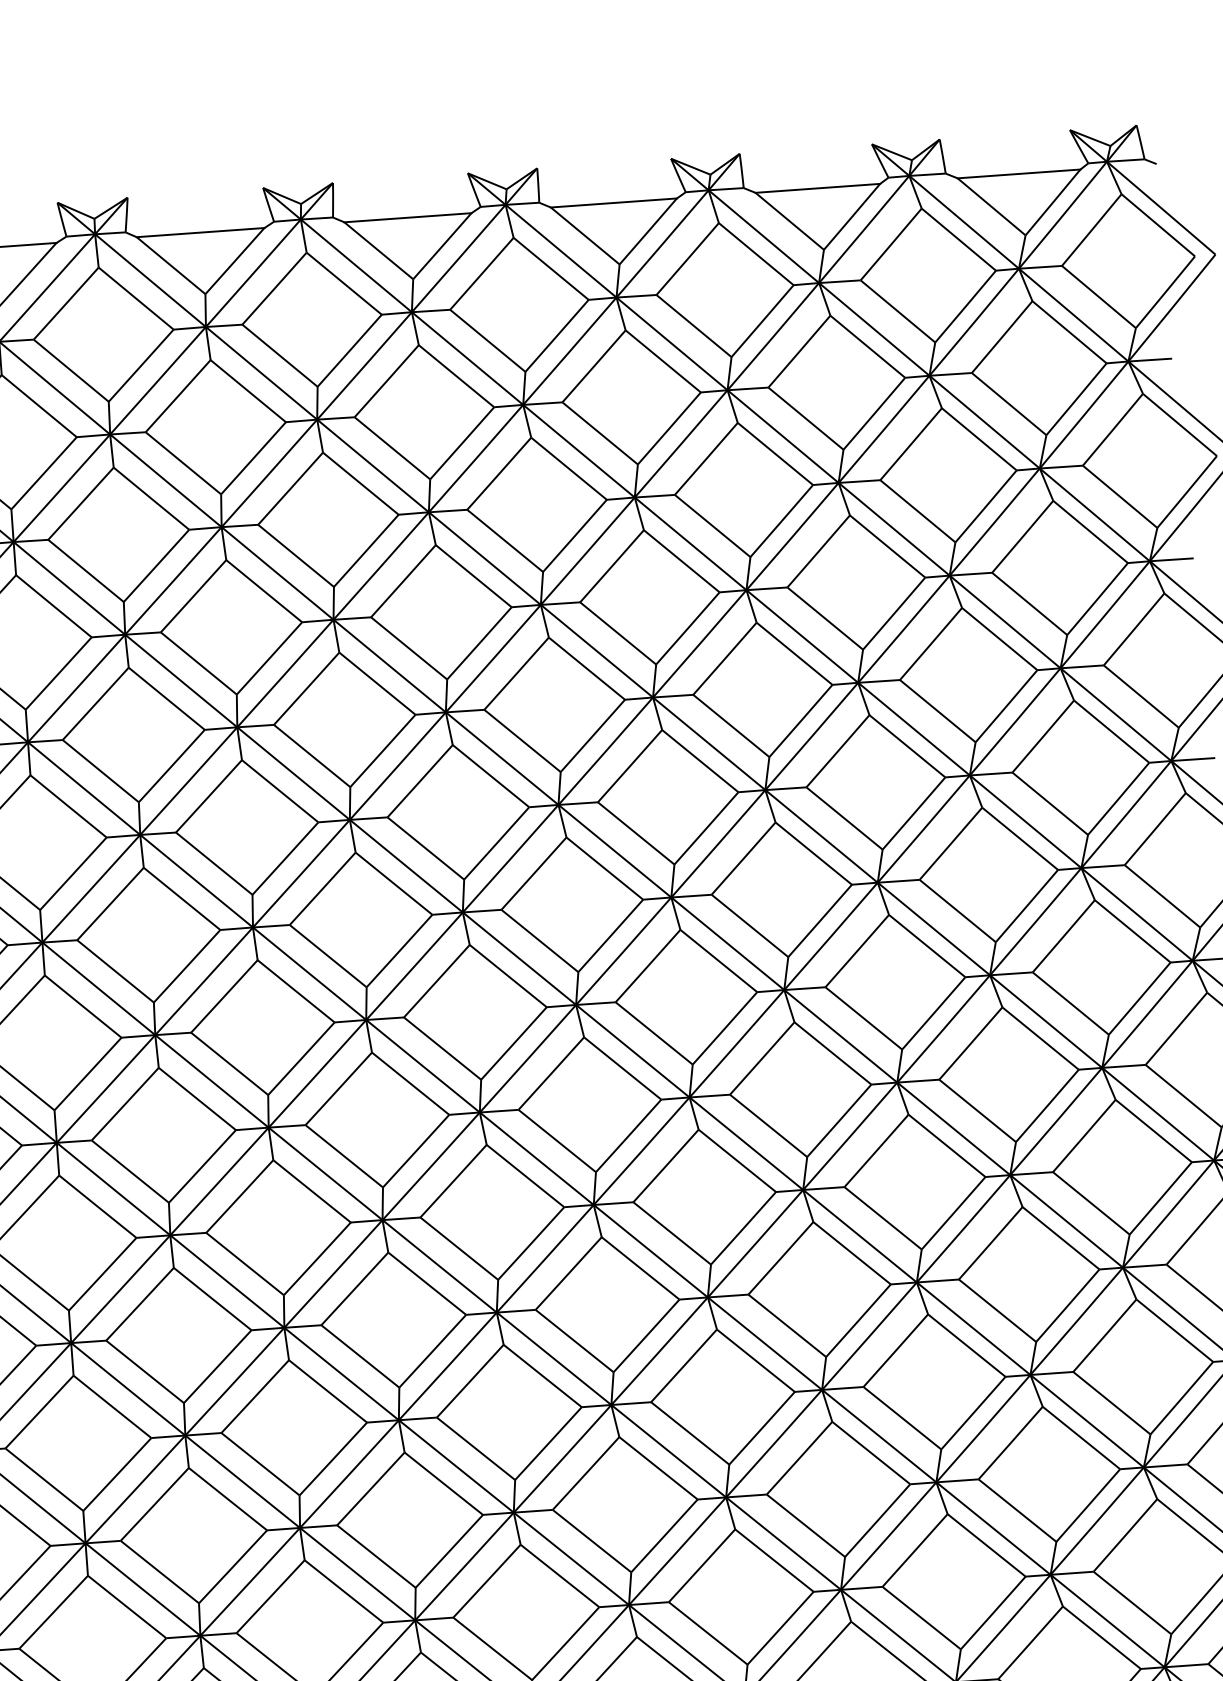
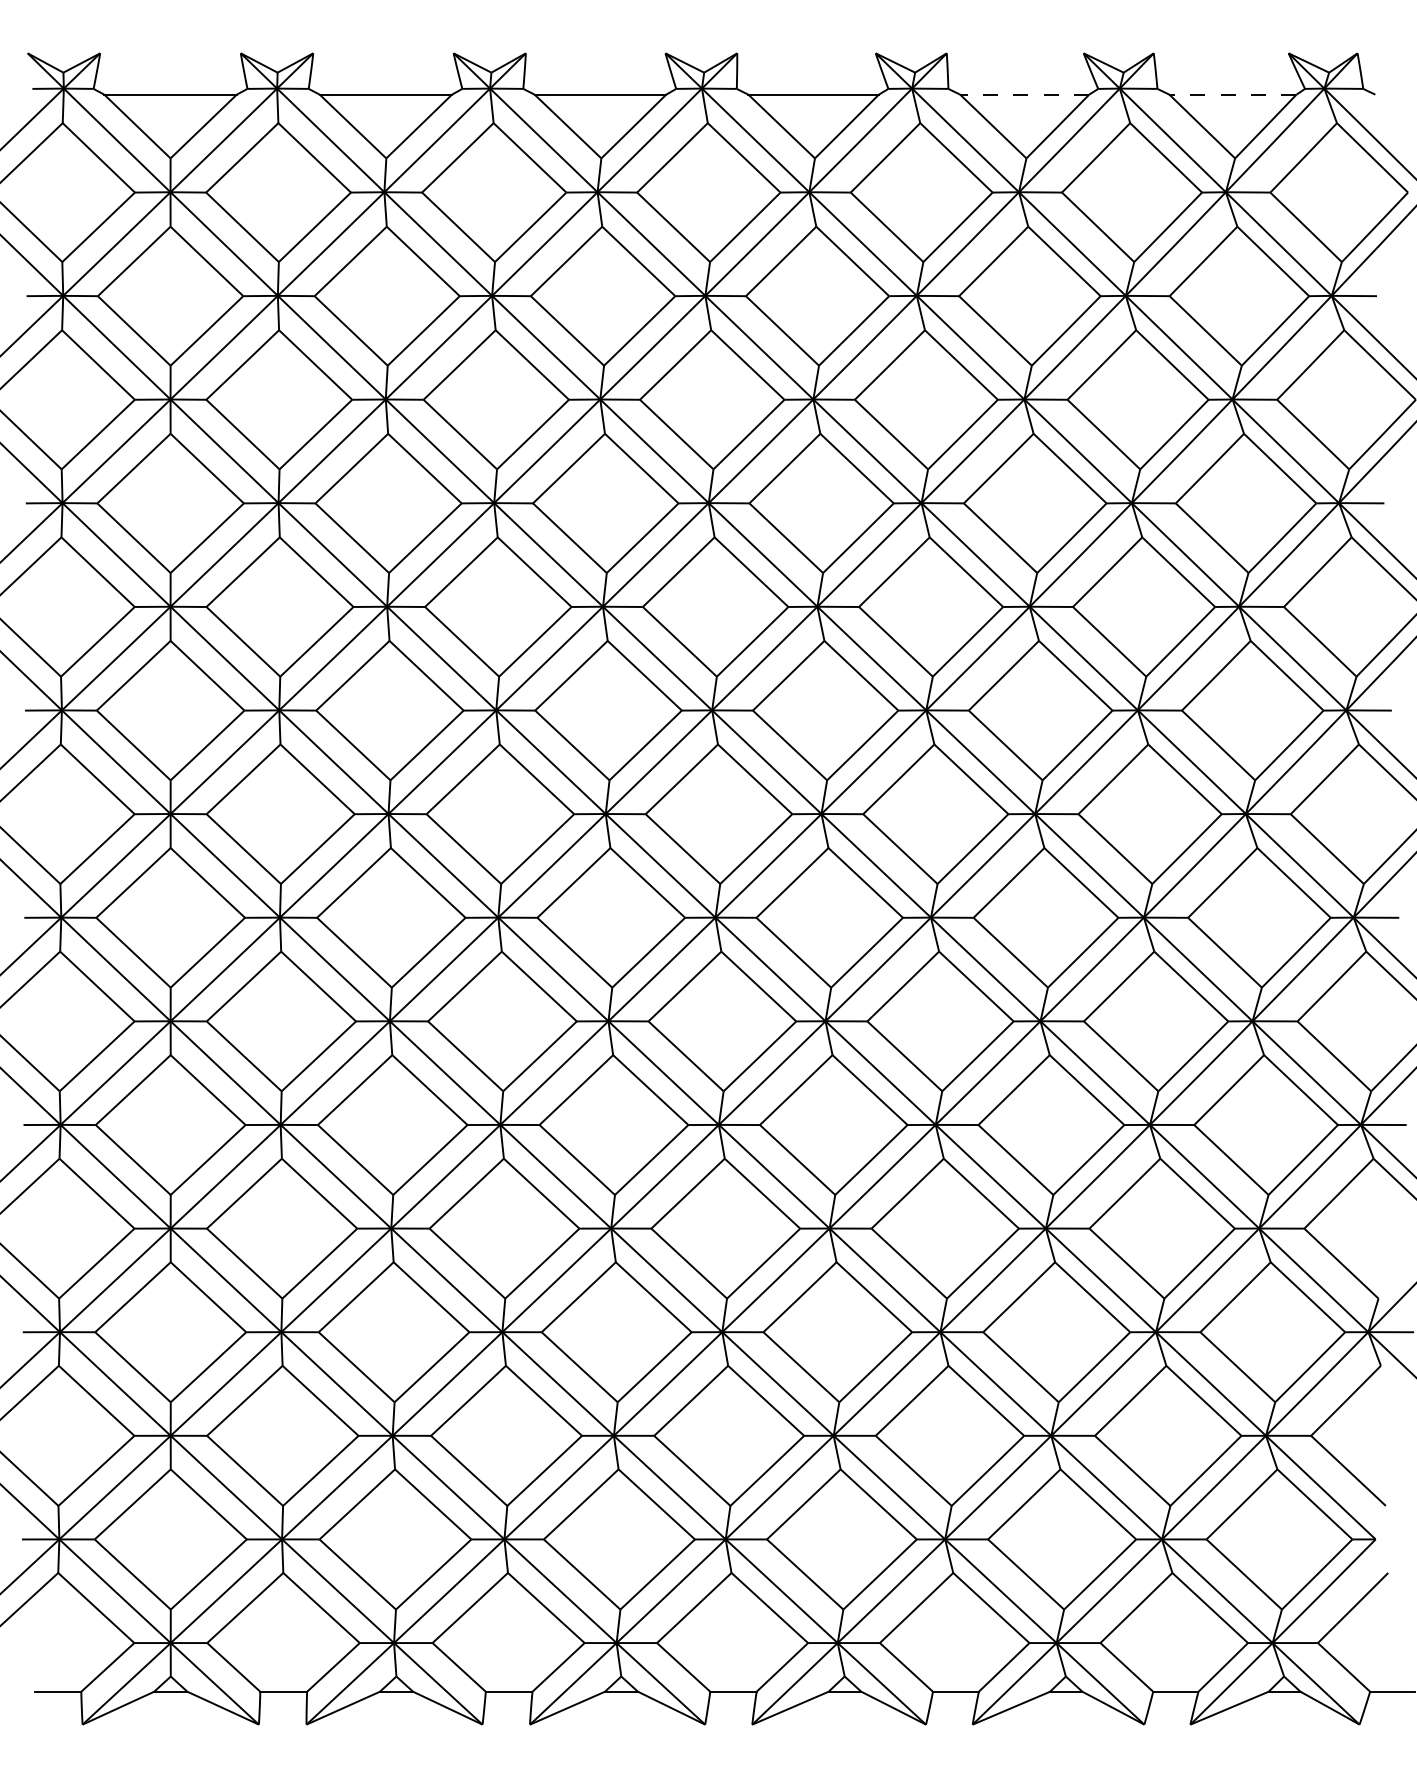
line: (1018, 173) -> (1232, 94), solid -> dashed
line: (817, 188) -> (1024, 94), solid -> dashed

